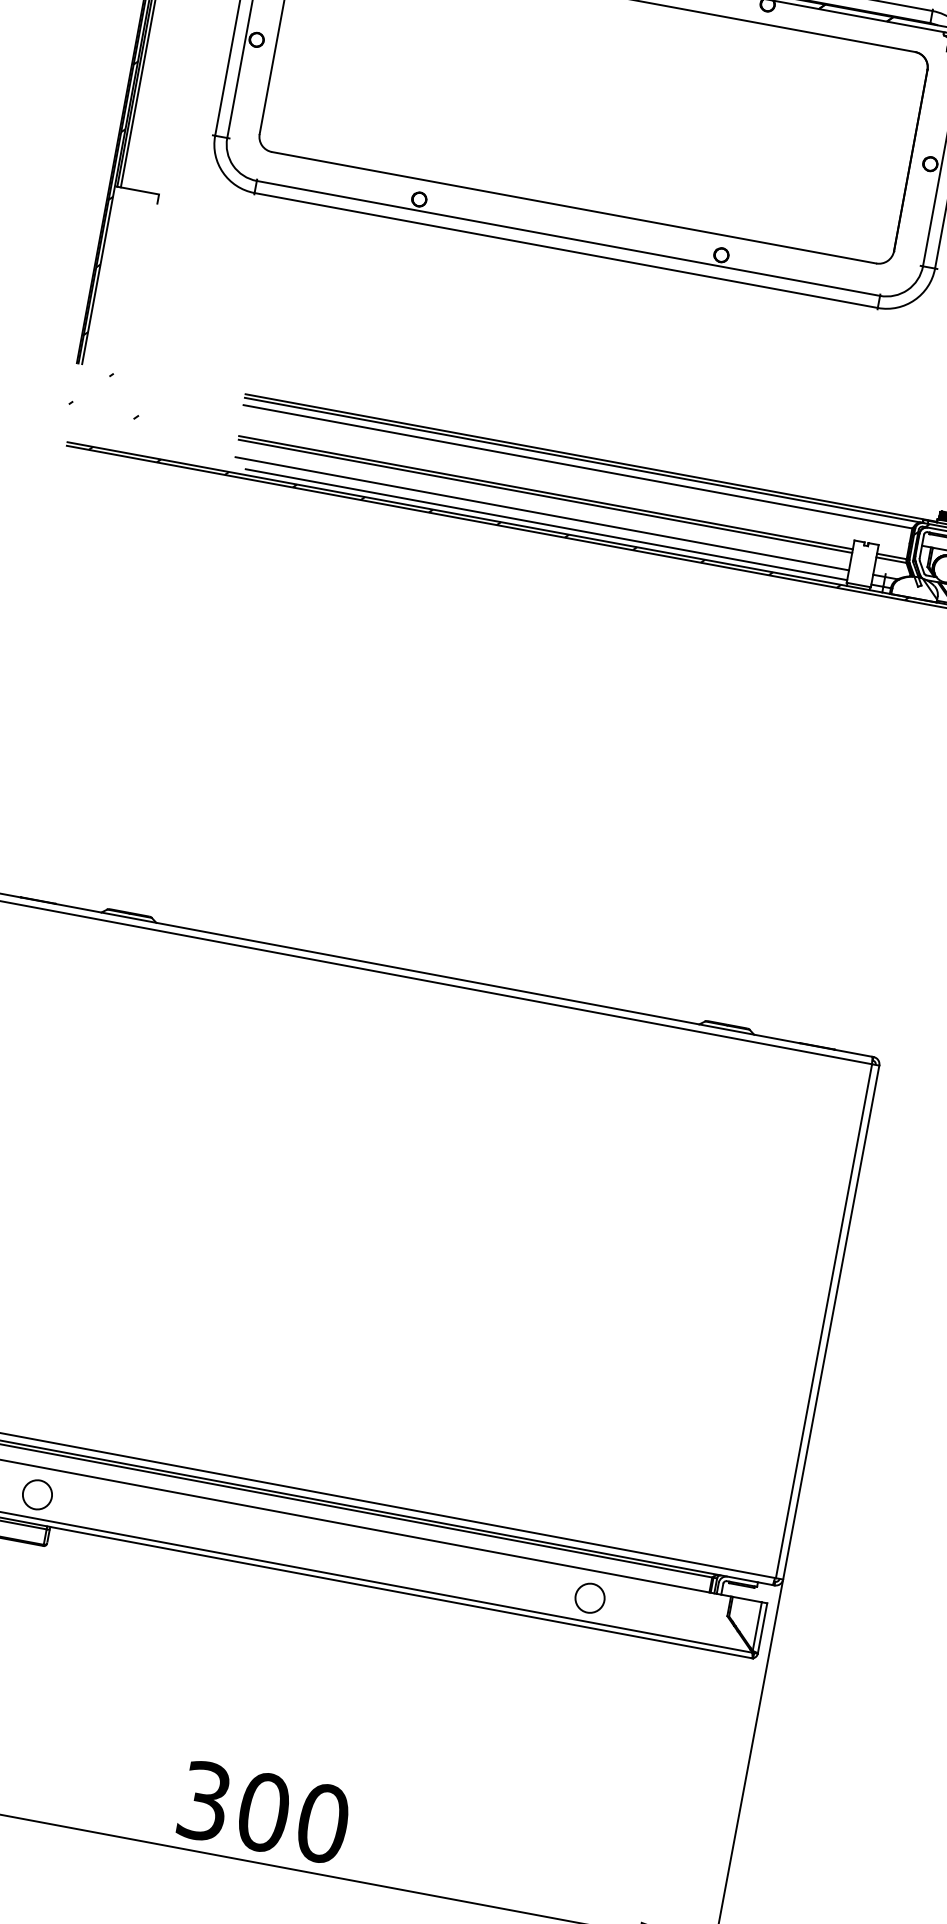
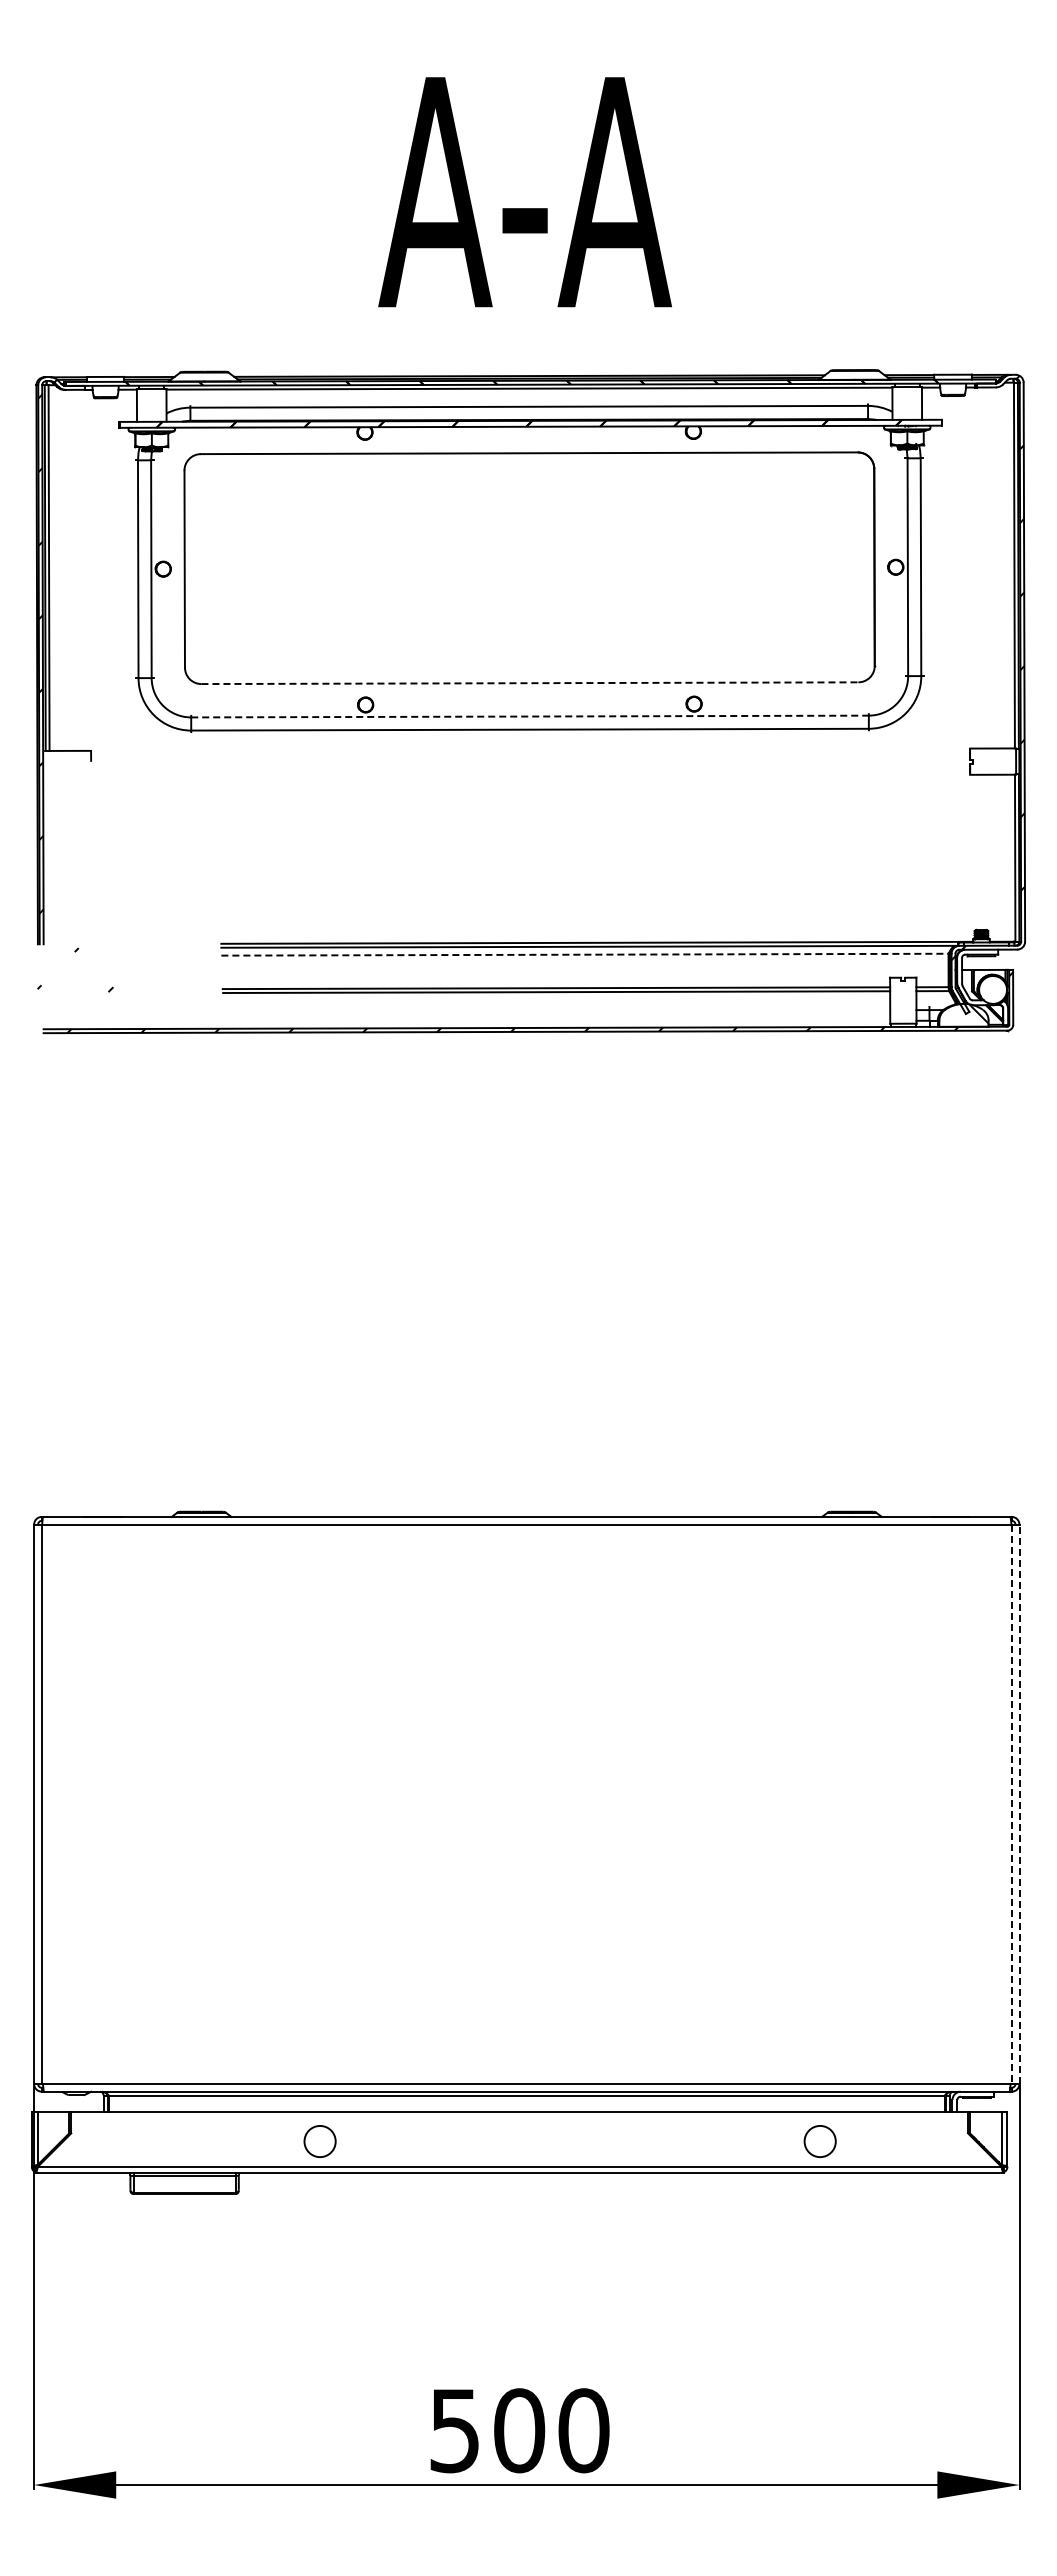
line: (574, 208) -> (530, 683), solid -> dashed
line: (568, 238) -> (530, 716), solid -> dashed
line: (577, 466) -> (584, 954), solid -> dashed
line: (542, 513) -> (556, 1010), removed
line: (546, 524) -> (563, 1021), removed
line: (823, 1321) -> (1011, 1804), solid -> dashed
line: (831, 1322) -> (1019, 1804), solid -> dashed
circle: (36, 1494) -> (319, 2141), moved
text: (204, 1800) -> (454, 2430), 300 -> 500

